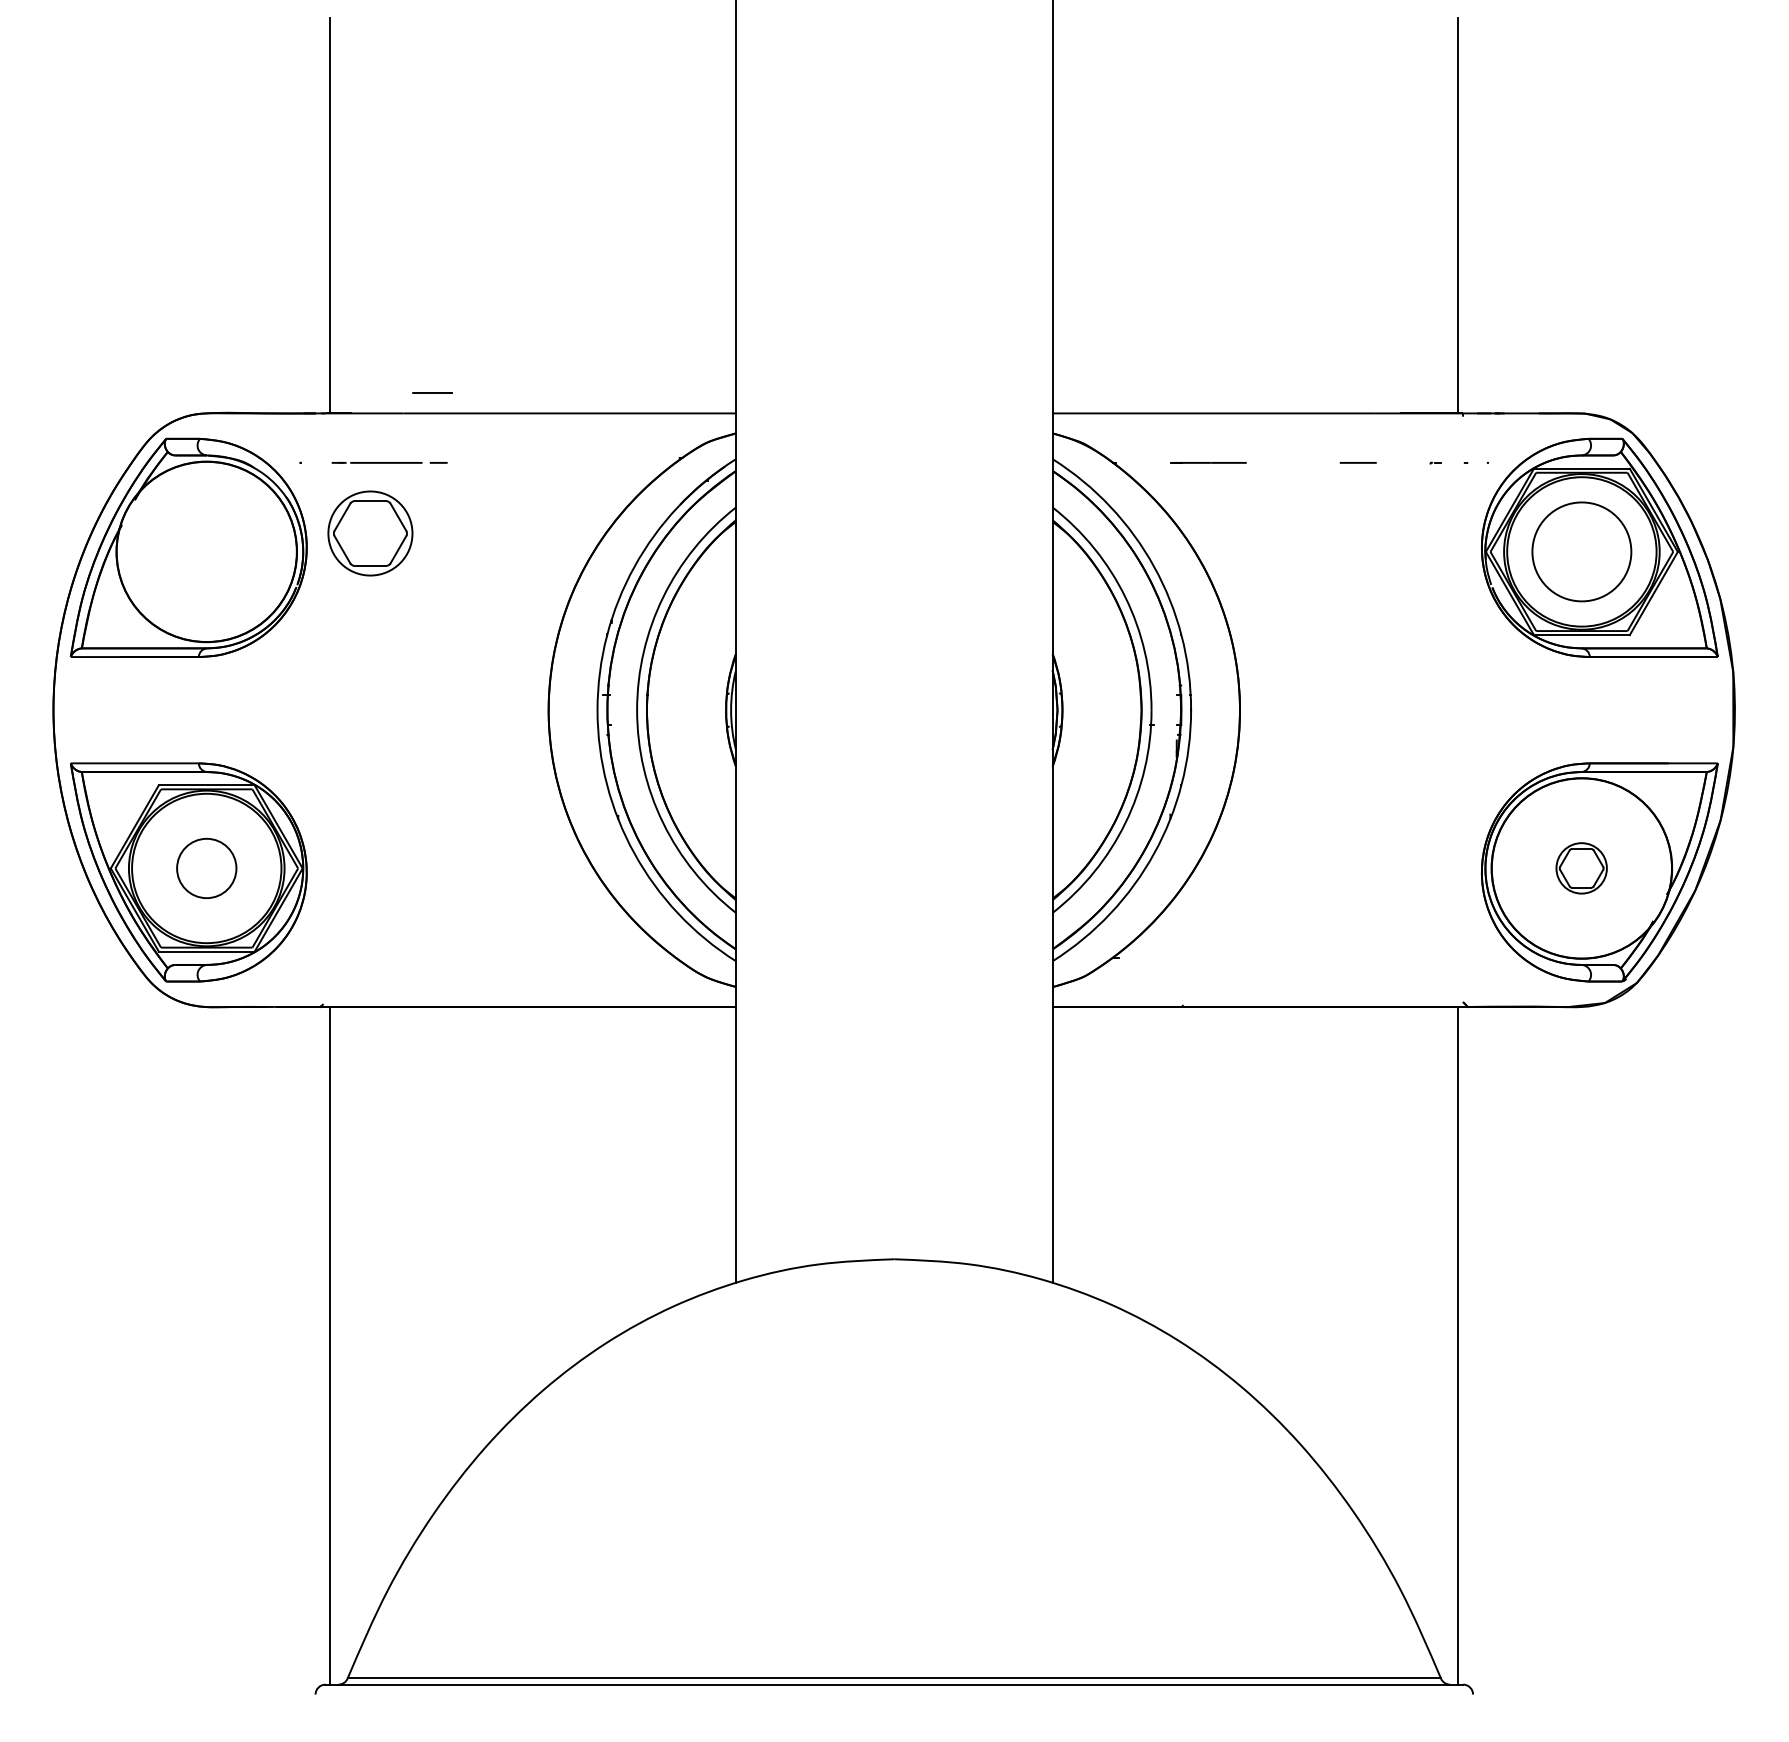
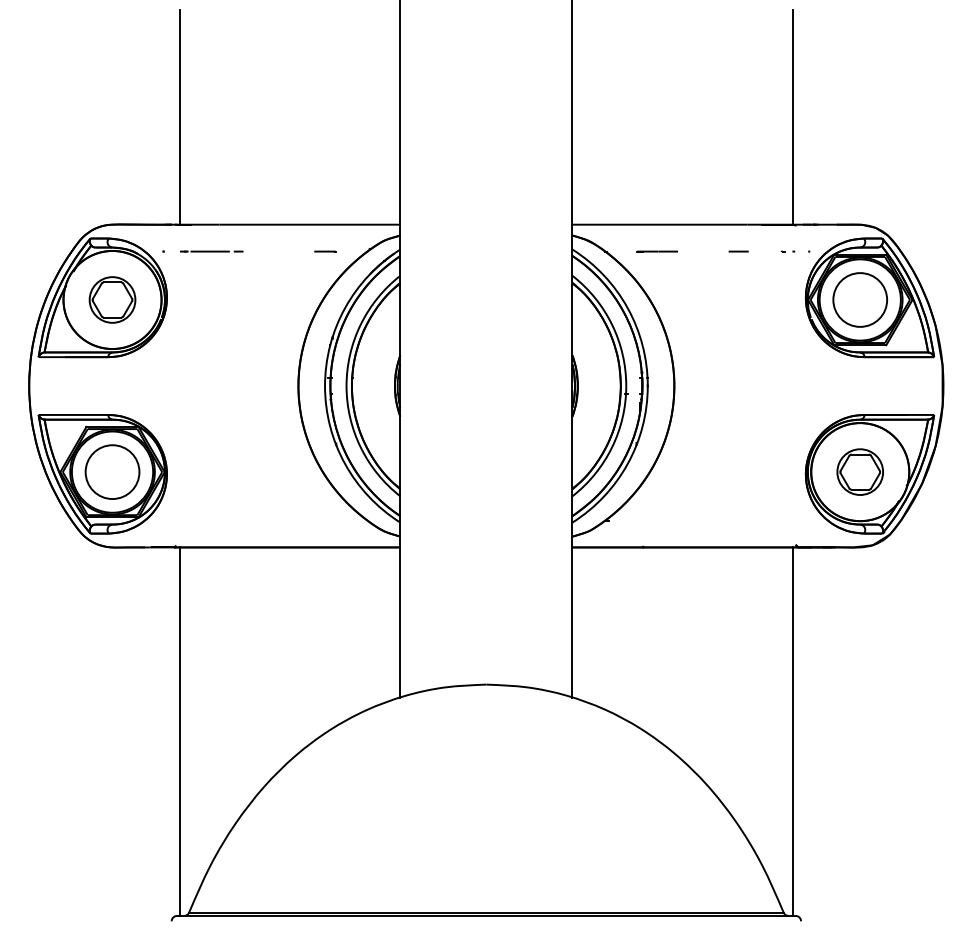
line: (432, 392) -> (325, 251), moved
part: (1448, 462) -> (787, 251), size x0.62
part: (370, 532) -> (112, 299), moved
part: (1580, 867) -> (859, 471), size x1.67
circle: (206, 869) -> (112, 472), size x1.67

